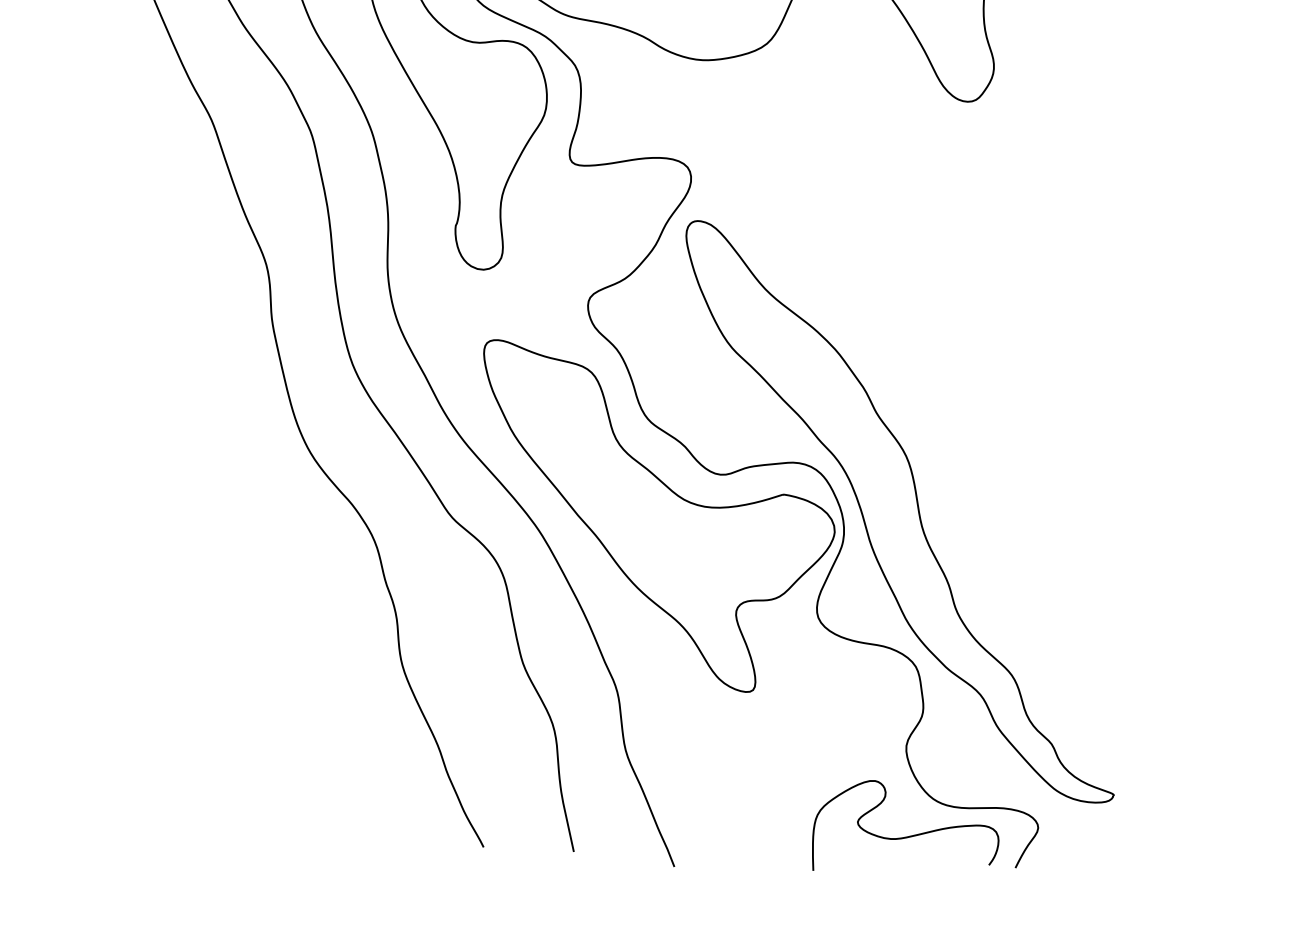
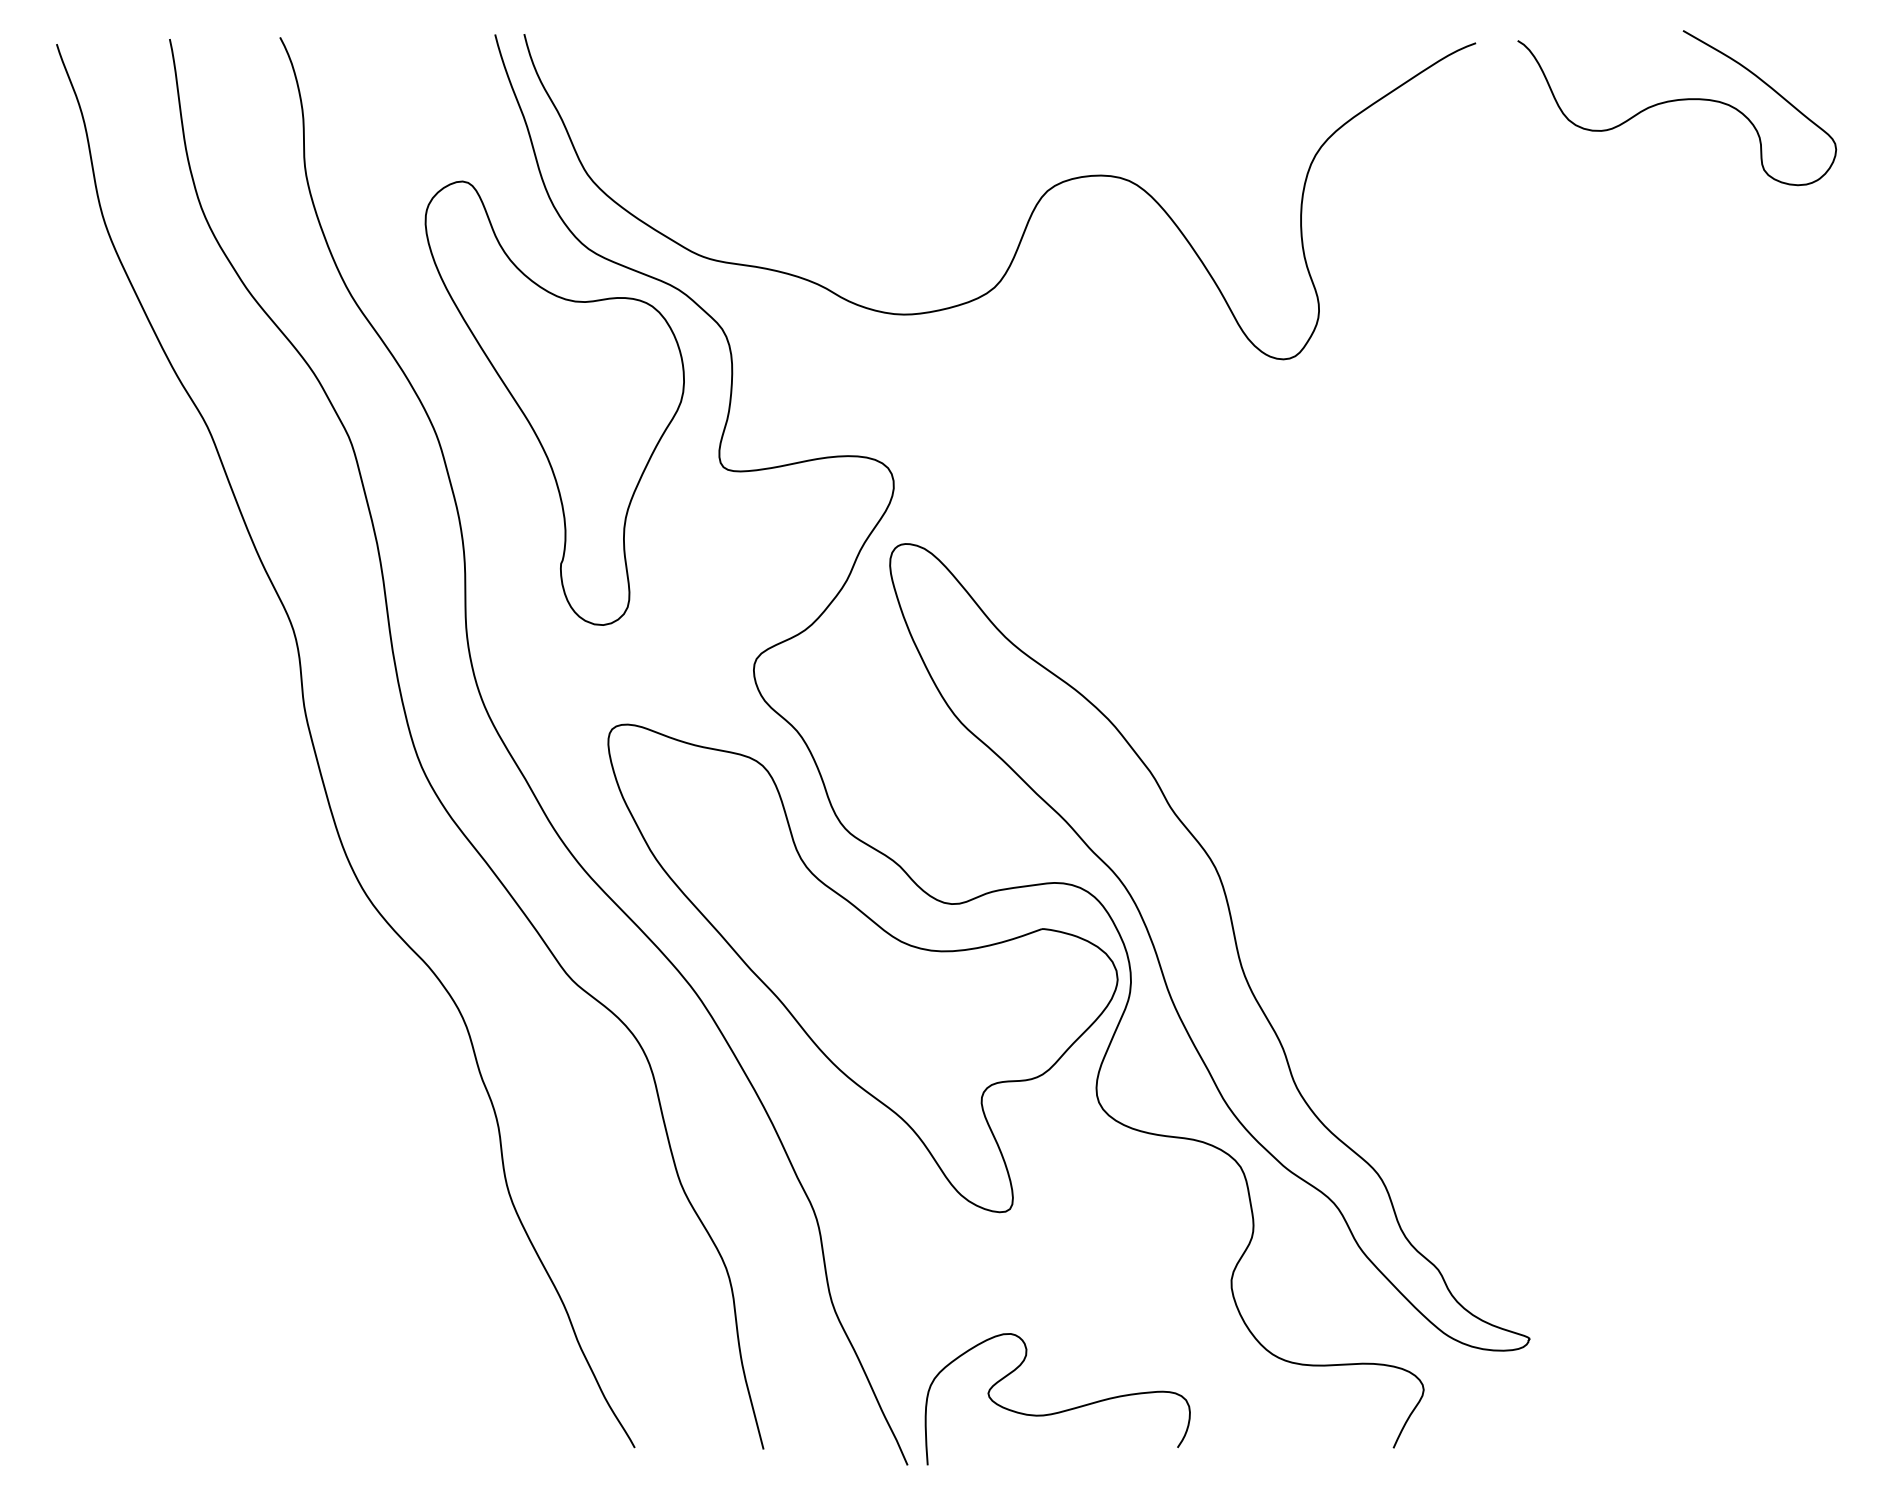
curve: (906, 836) -> (1058, 1411), moved

